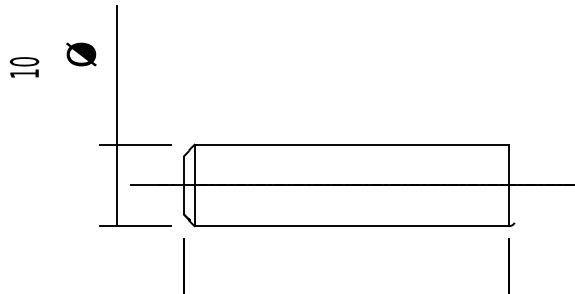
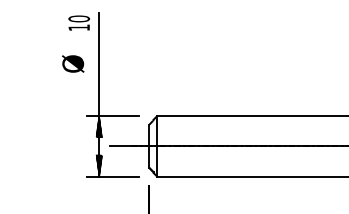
text: (81, 54) -> (73, 63), moved
text: (24, 67) -> (79, 23), moved
hatch: (116, 158) -> (99, 126), added
hatch: (116, 211) -> (99, 165), added

